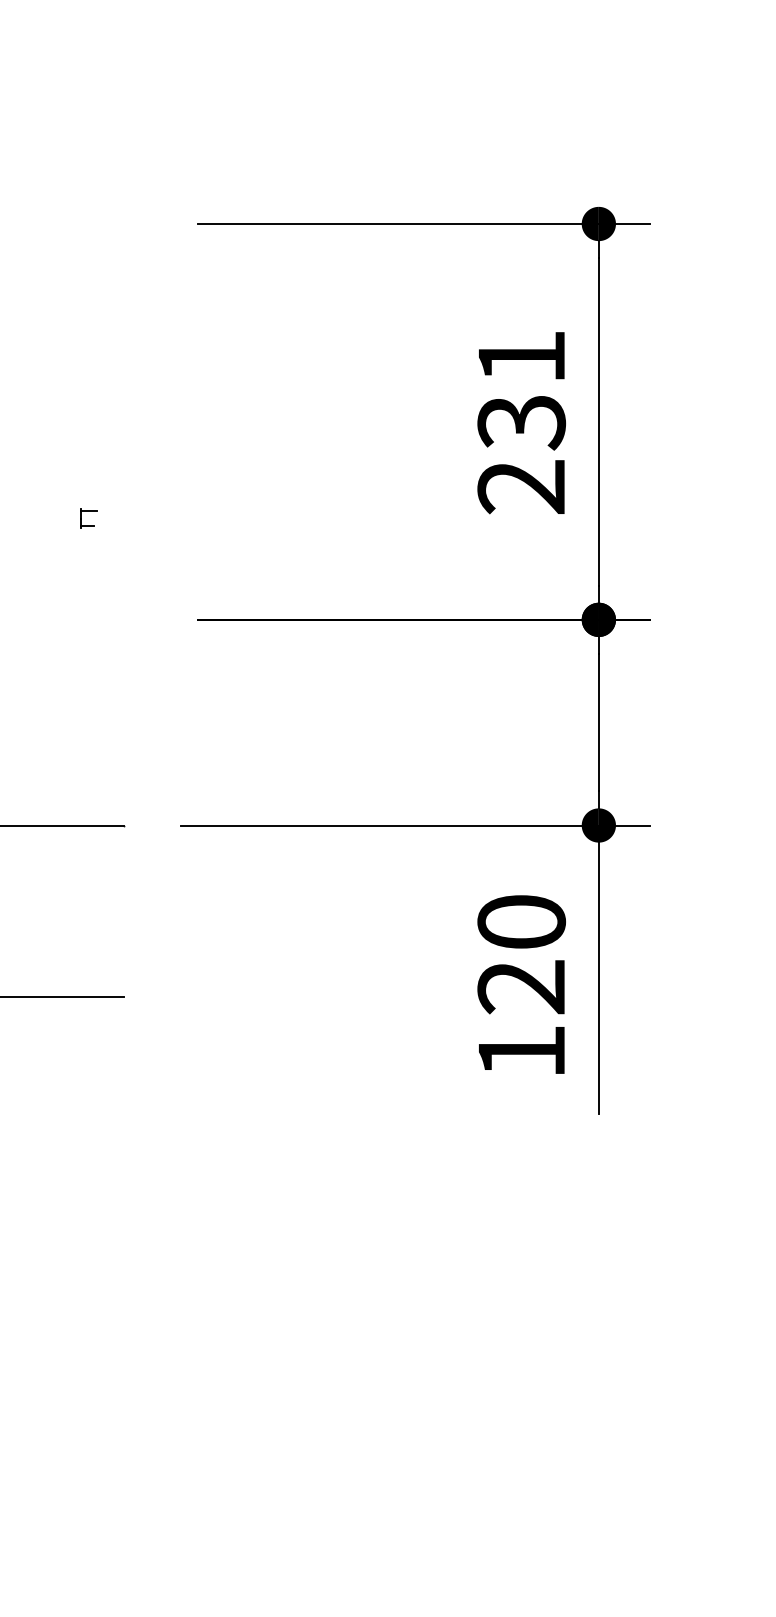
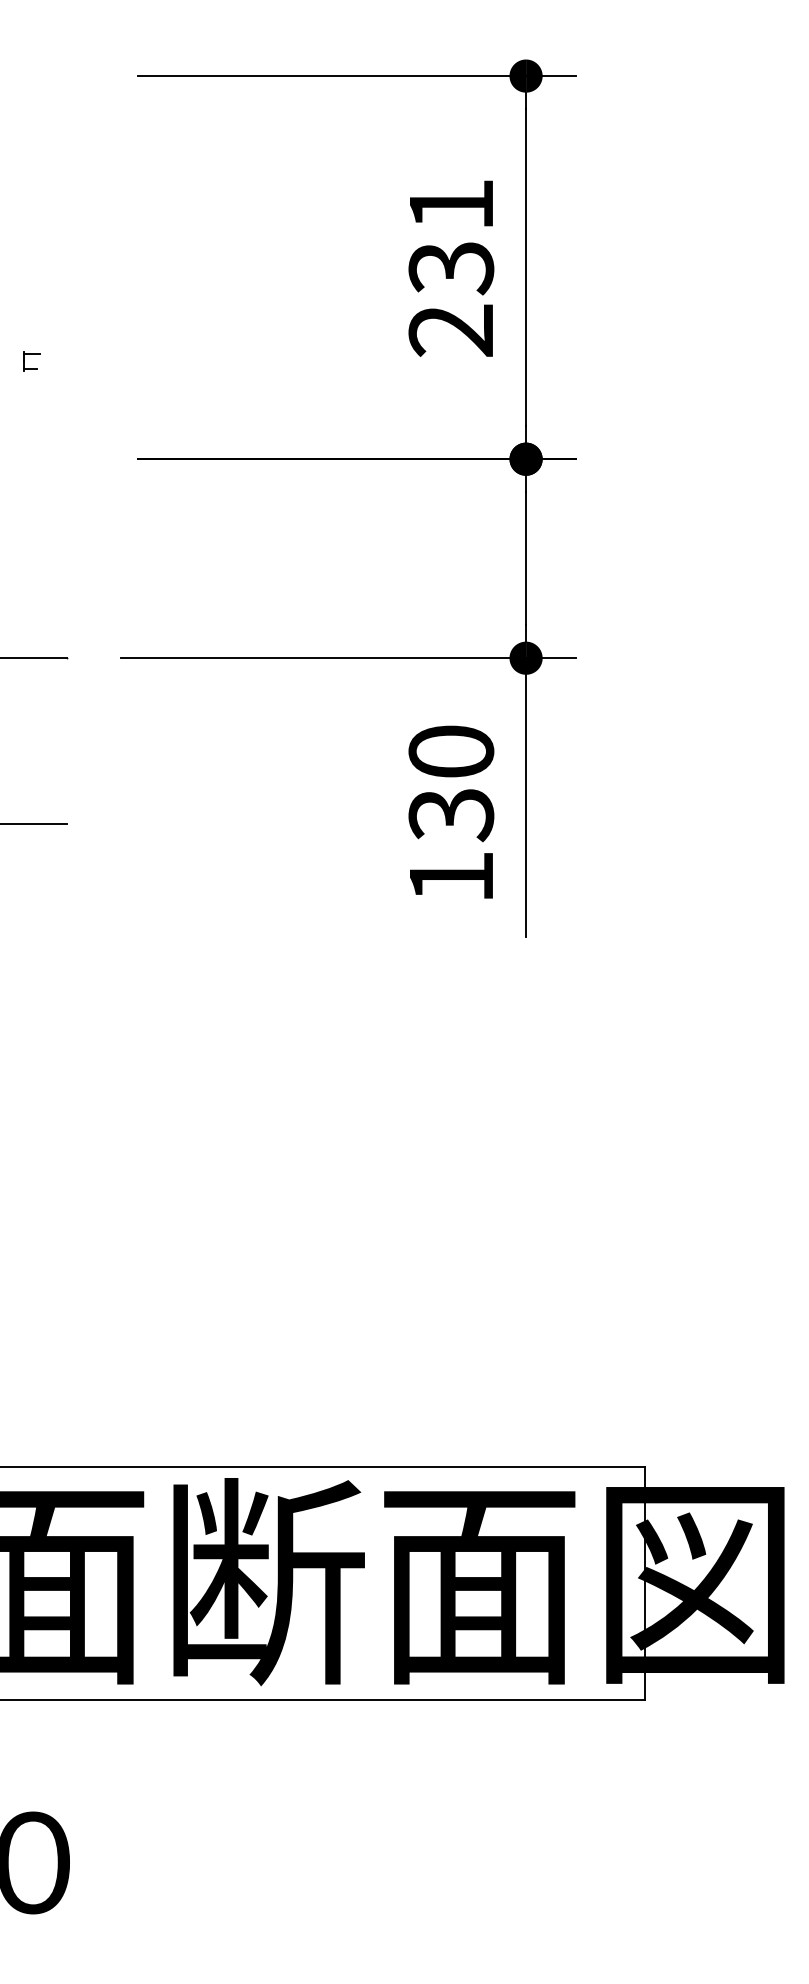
text: (521, 988) -> (451, 815), 120 -> 130

